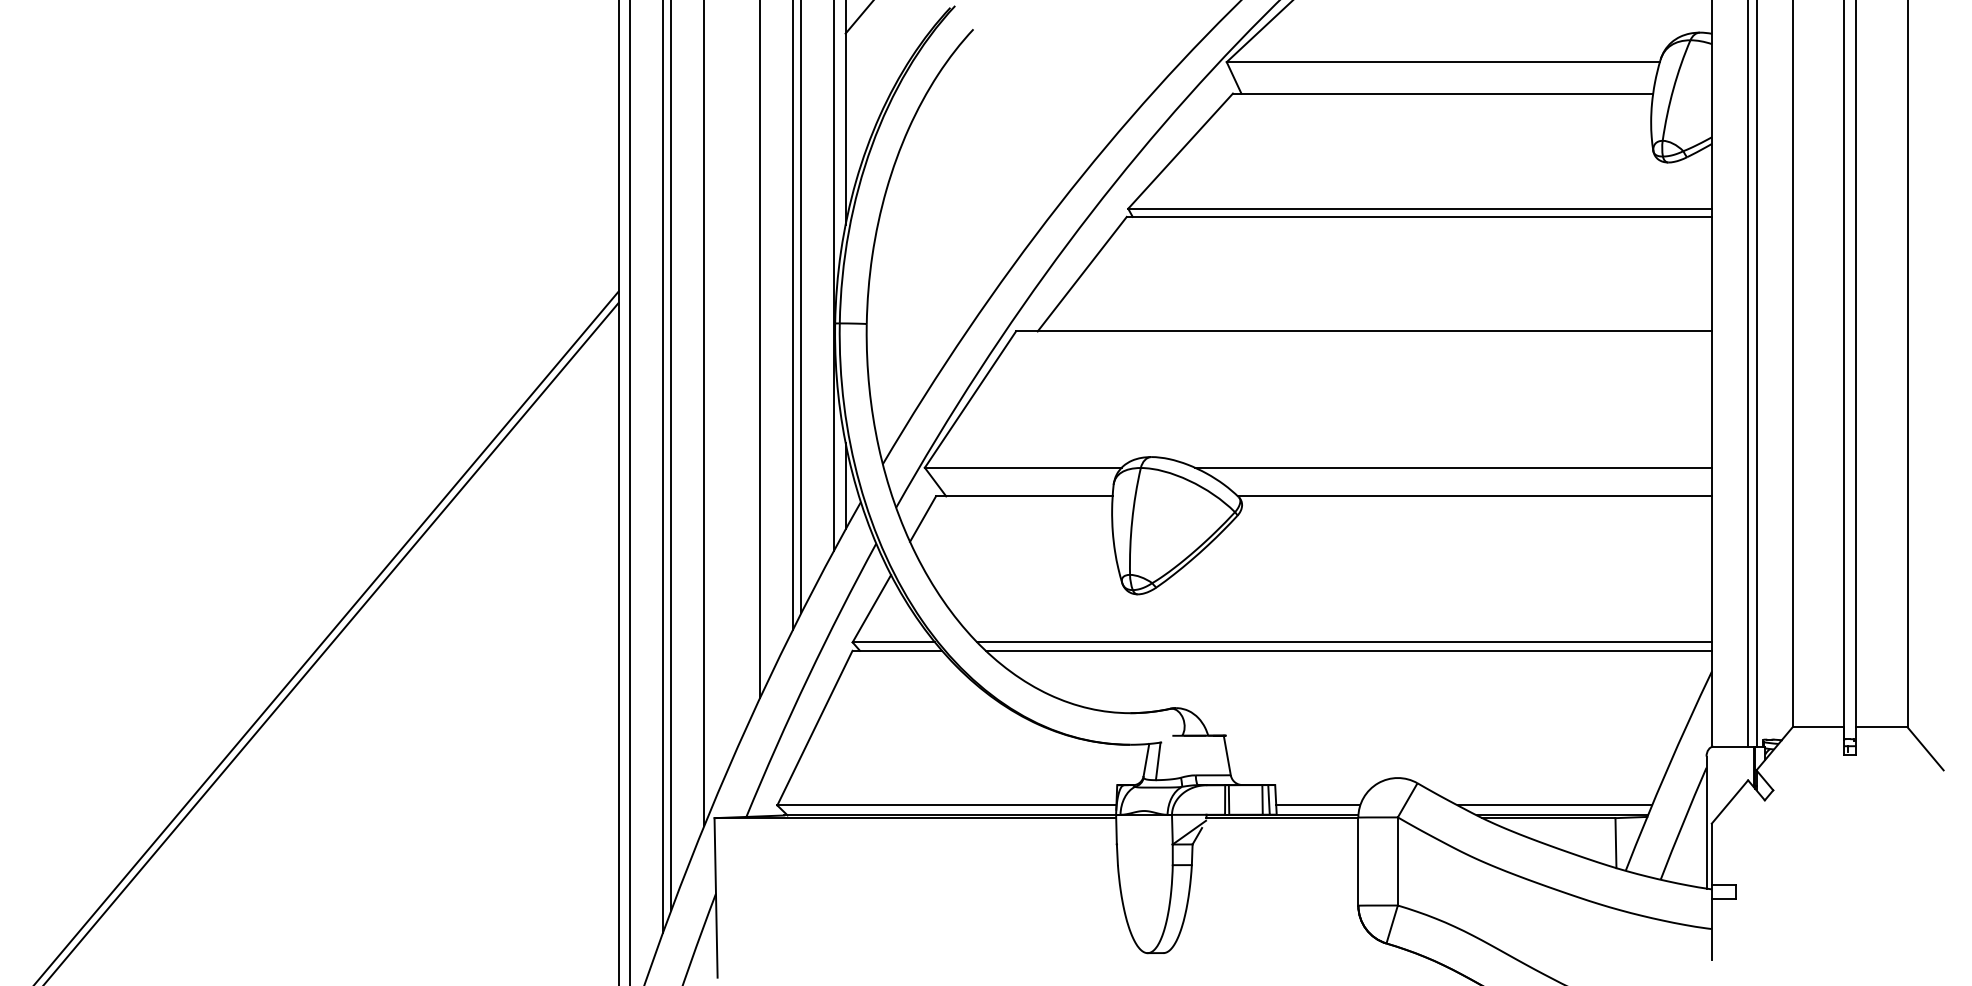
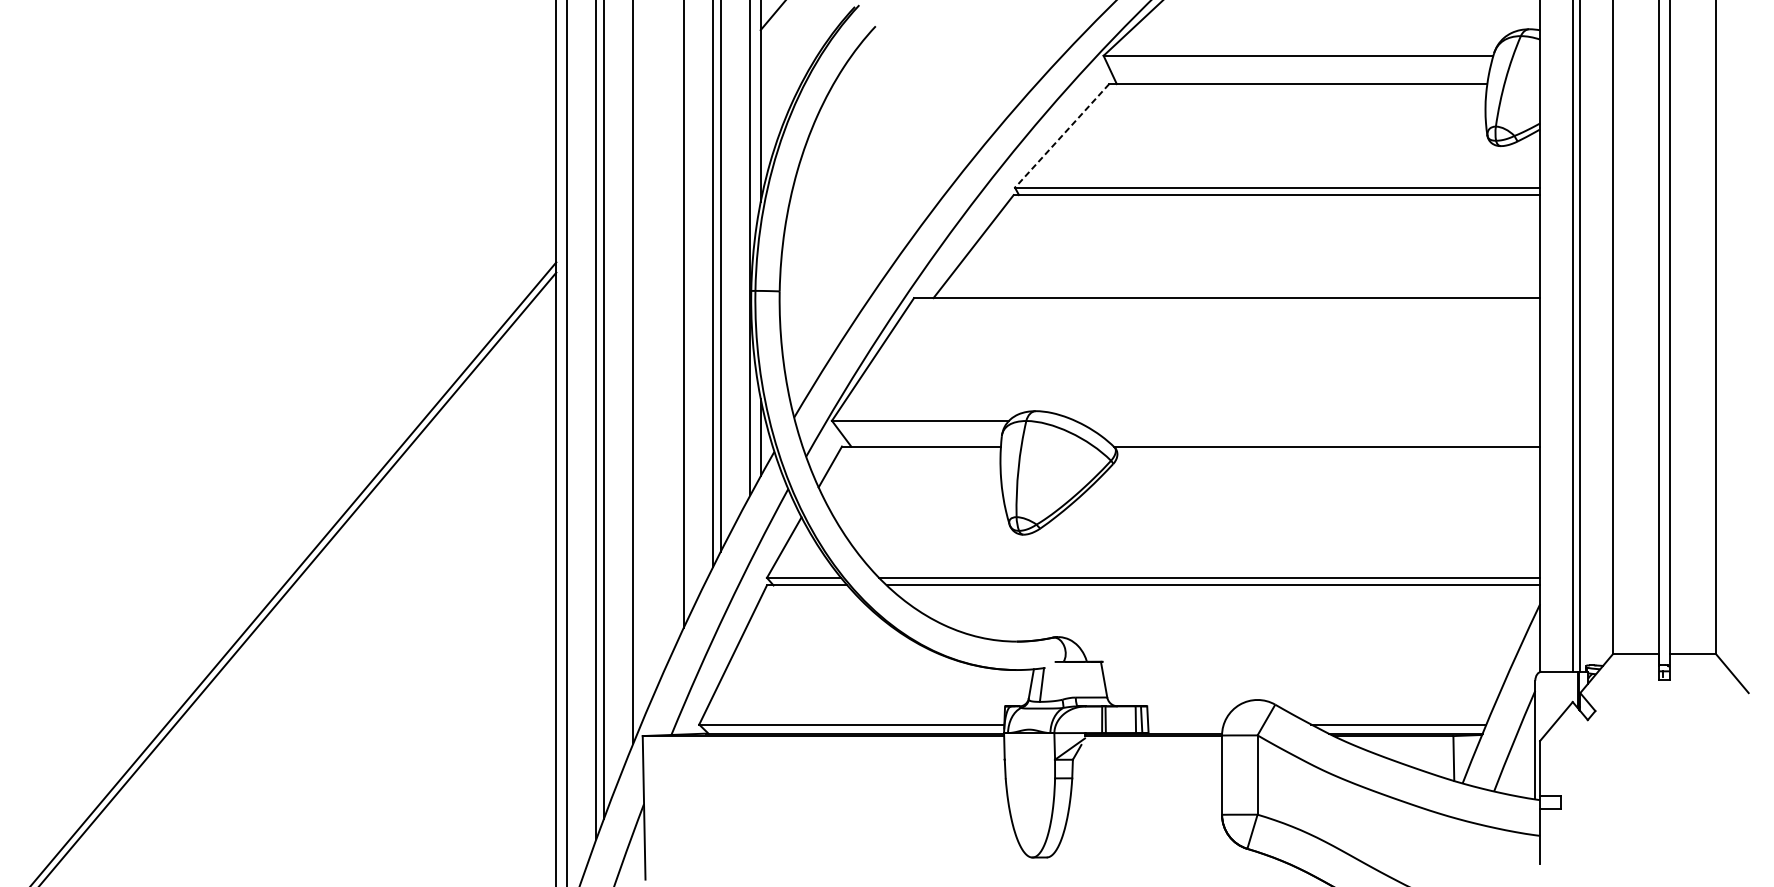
line: (1180, 151) -> (1062, 136), solid -> dashed
line: (1453, 467) -> (1307, 420), removed
line: (1318, 805) -> (1186, 724), removed

